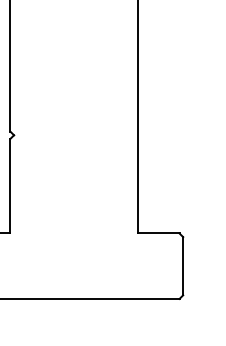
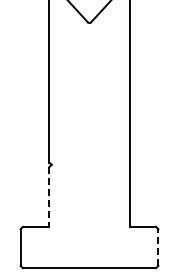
line: (10, 186) -> (49, 197), solid -> dashed
line: (183, 266) -> (158, 247), solid -> dashed

